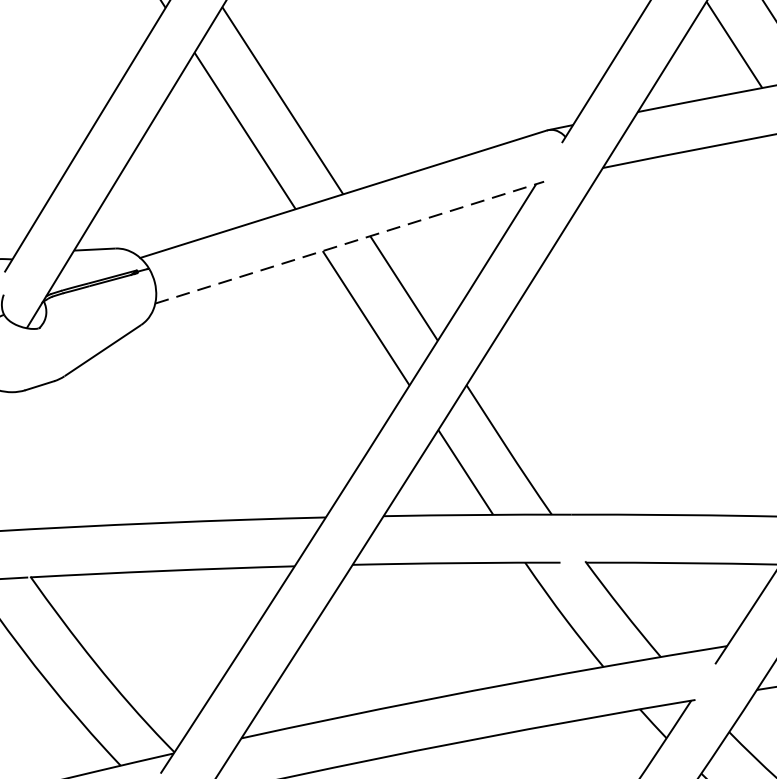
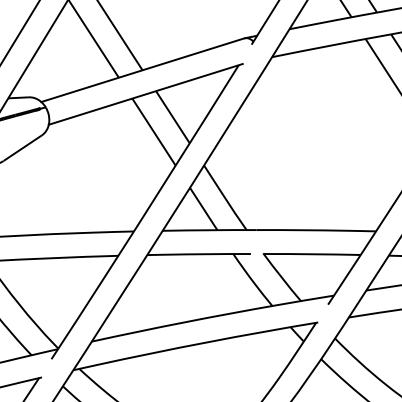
line: (349, 242) -> (145, 94), dashed -> solid

